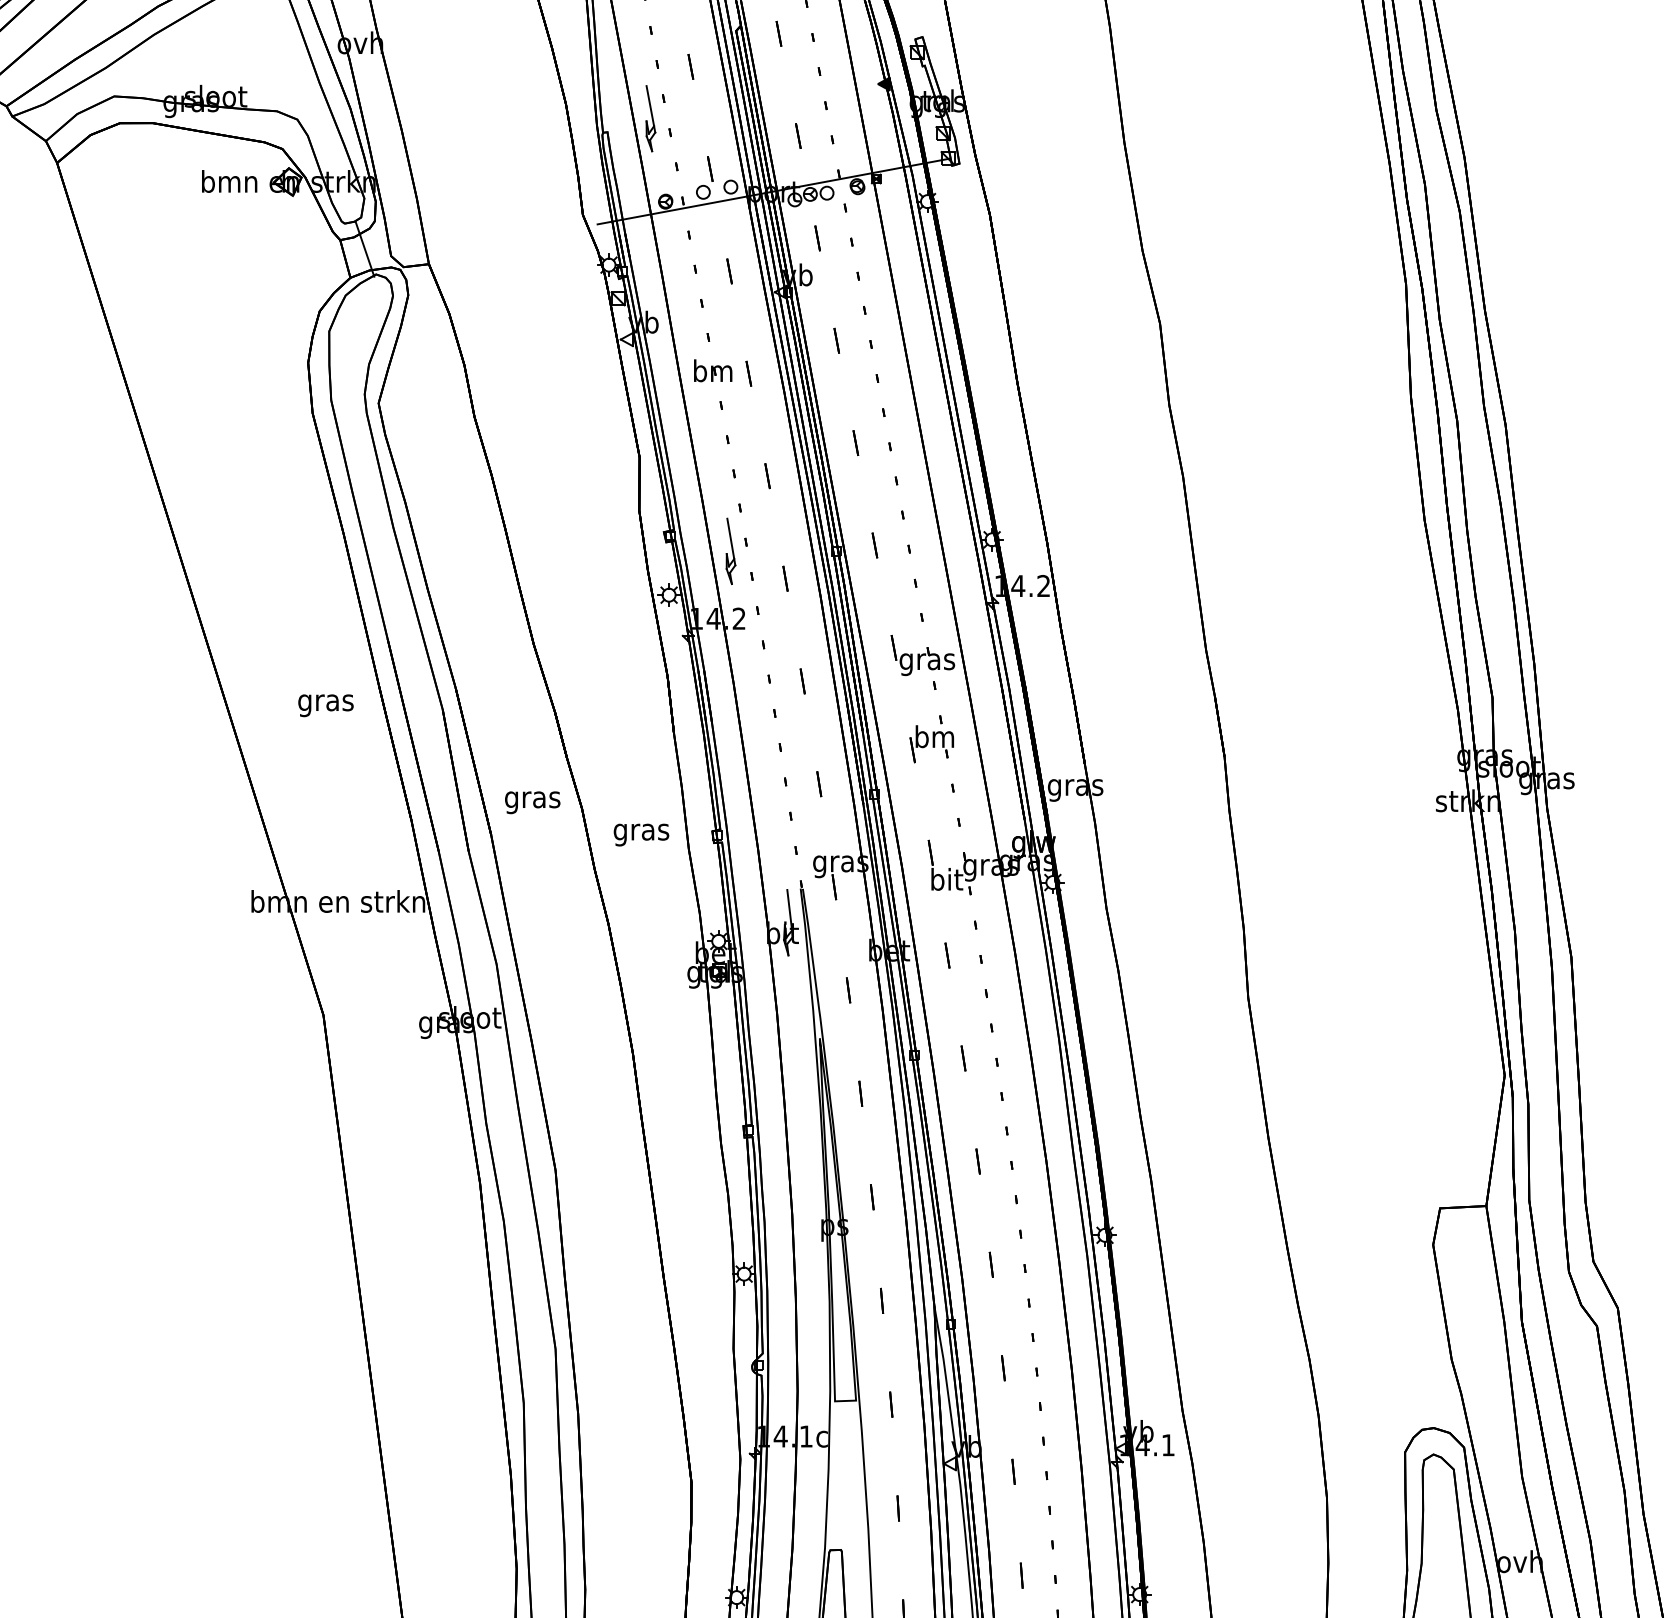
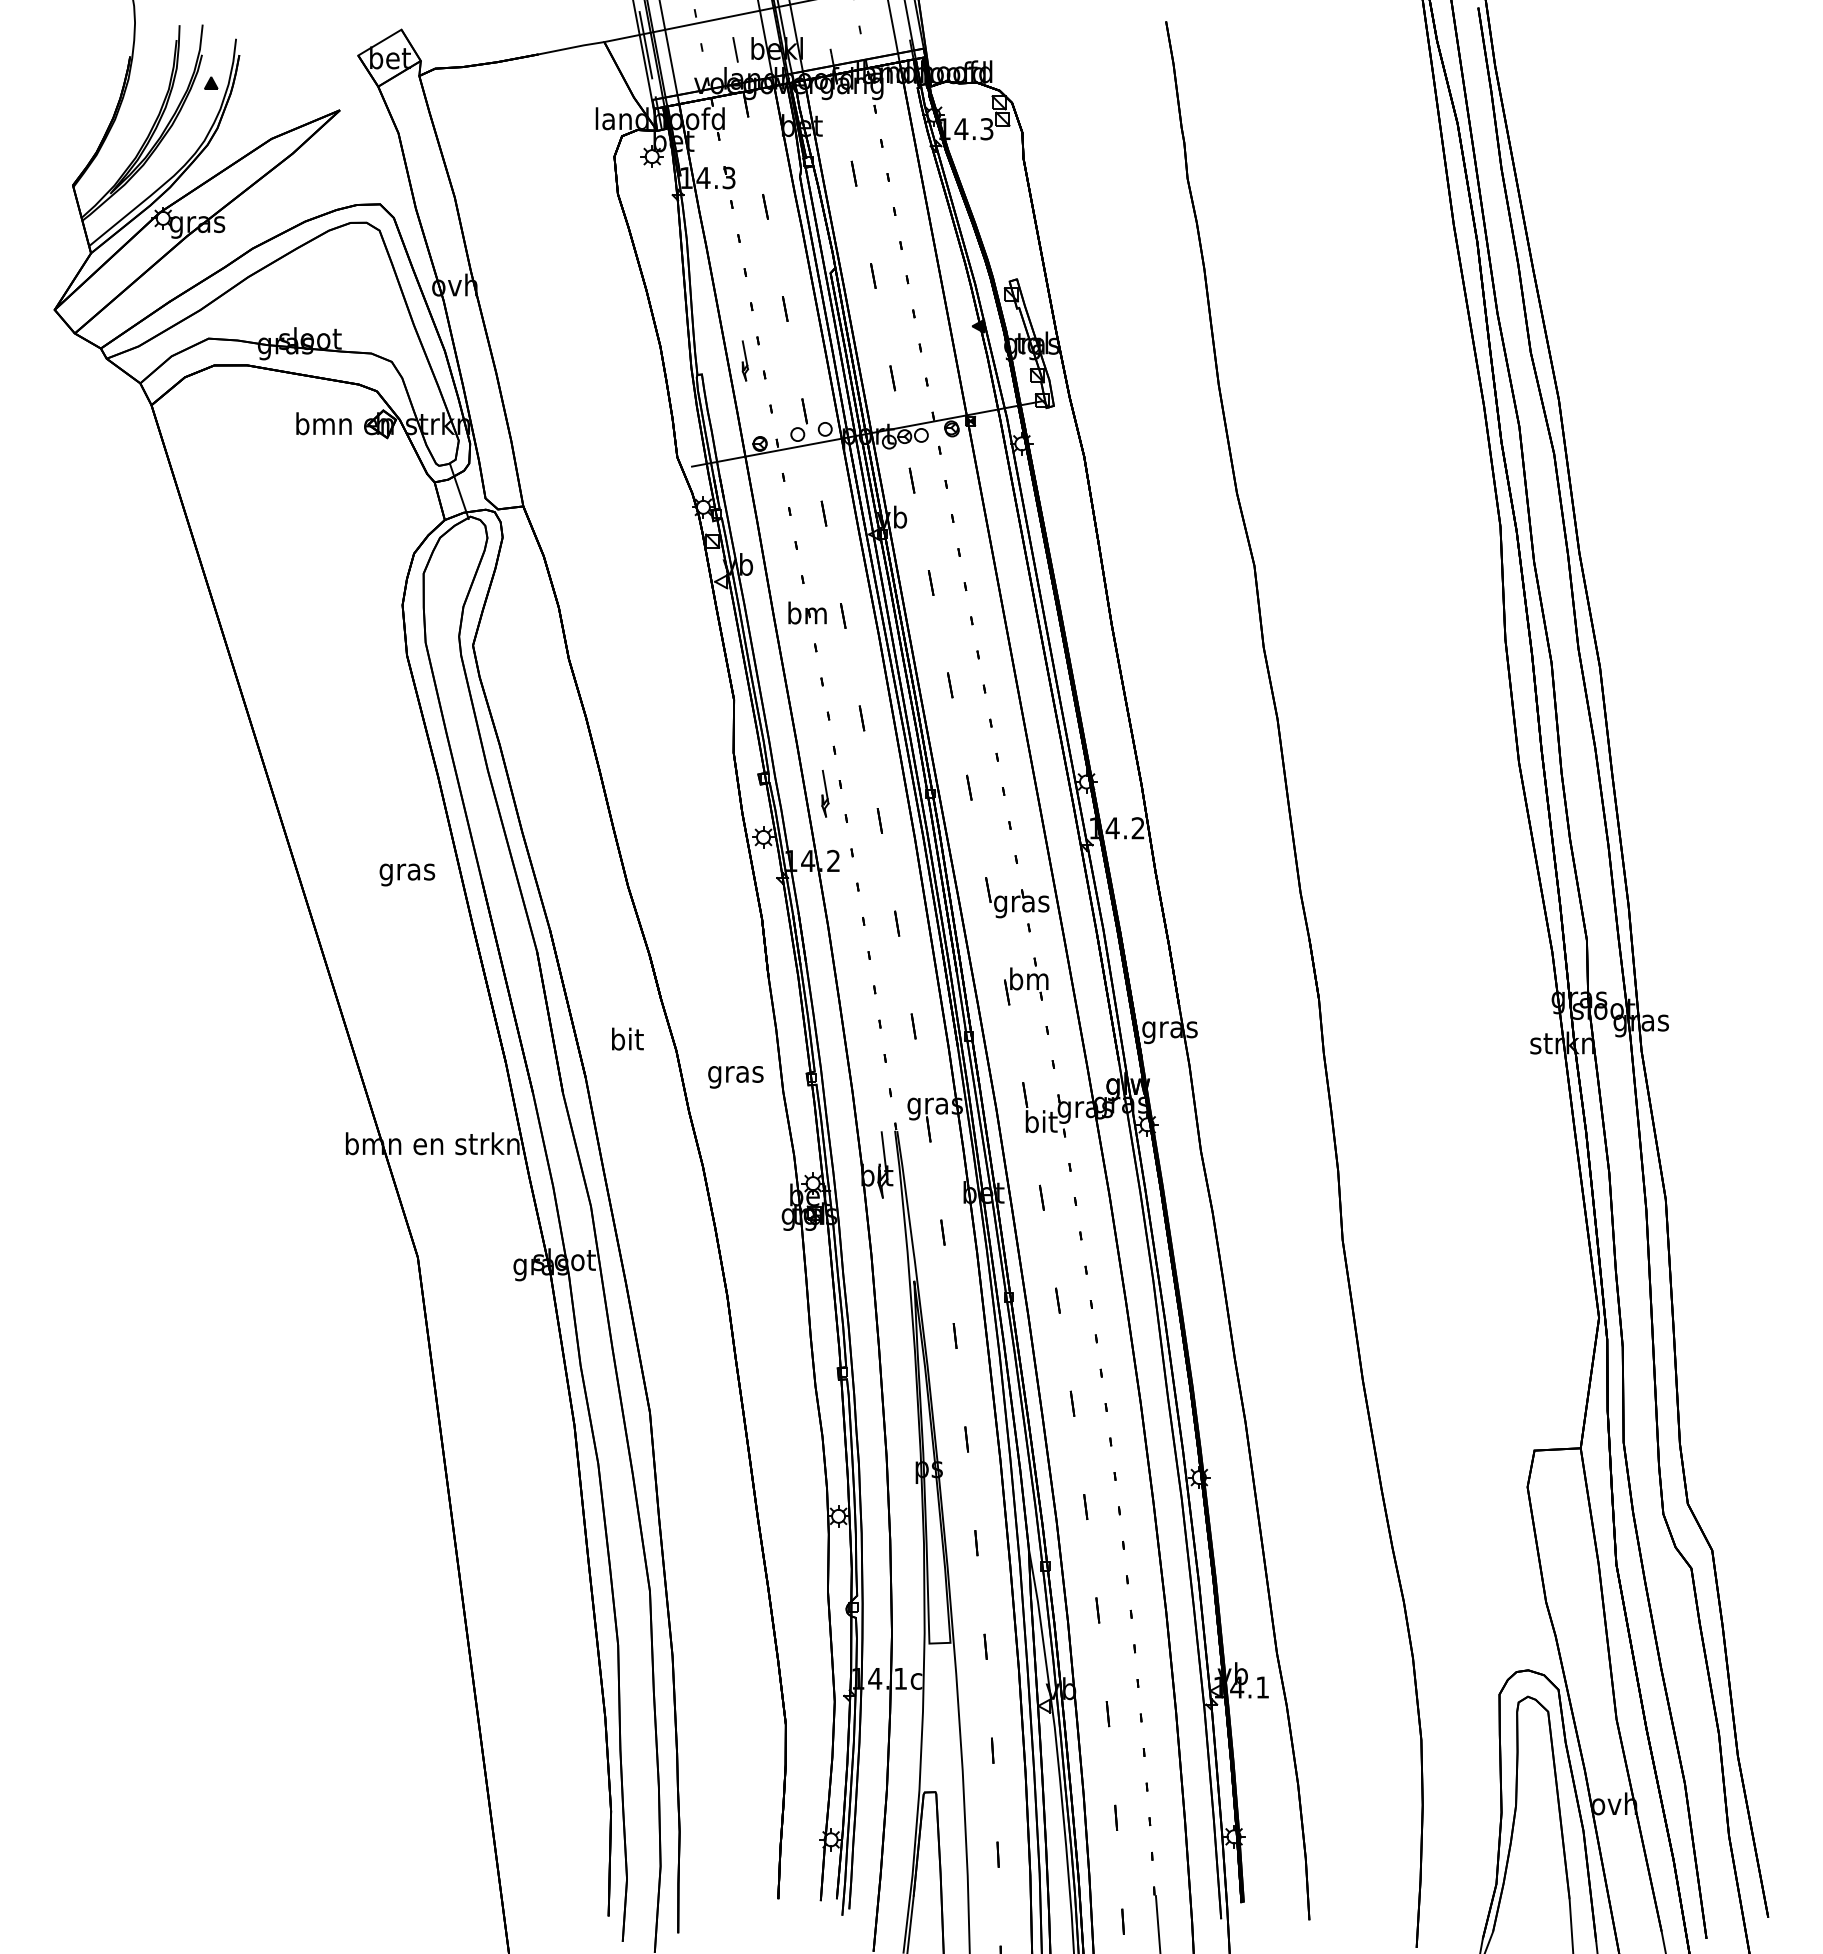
part: (651, 118) -> (745, 360), size x0.6
part: (731, 551) -> (825, 793), size x0.7
text: (326, 705) -> (407, 874), moved
text: (532, 799) -> (626, 1041), gras -> bit

